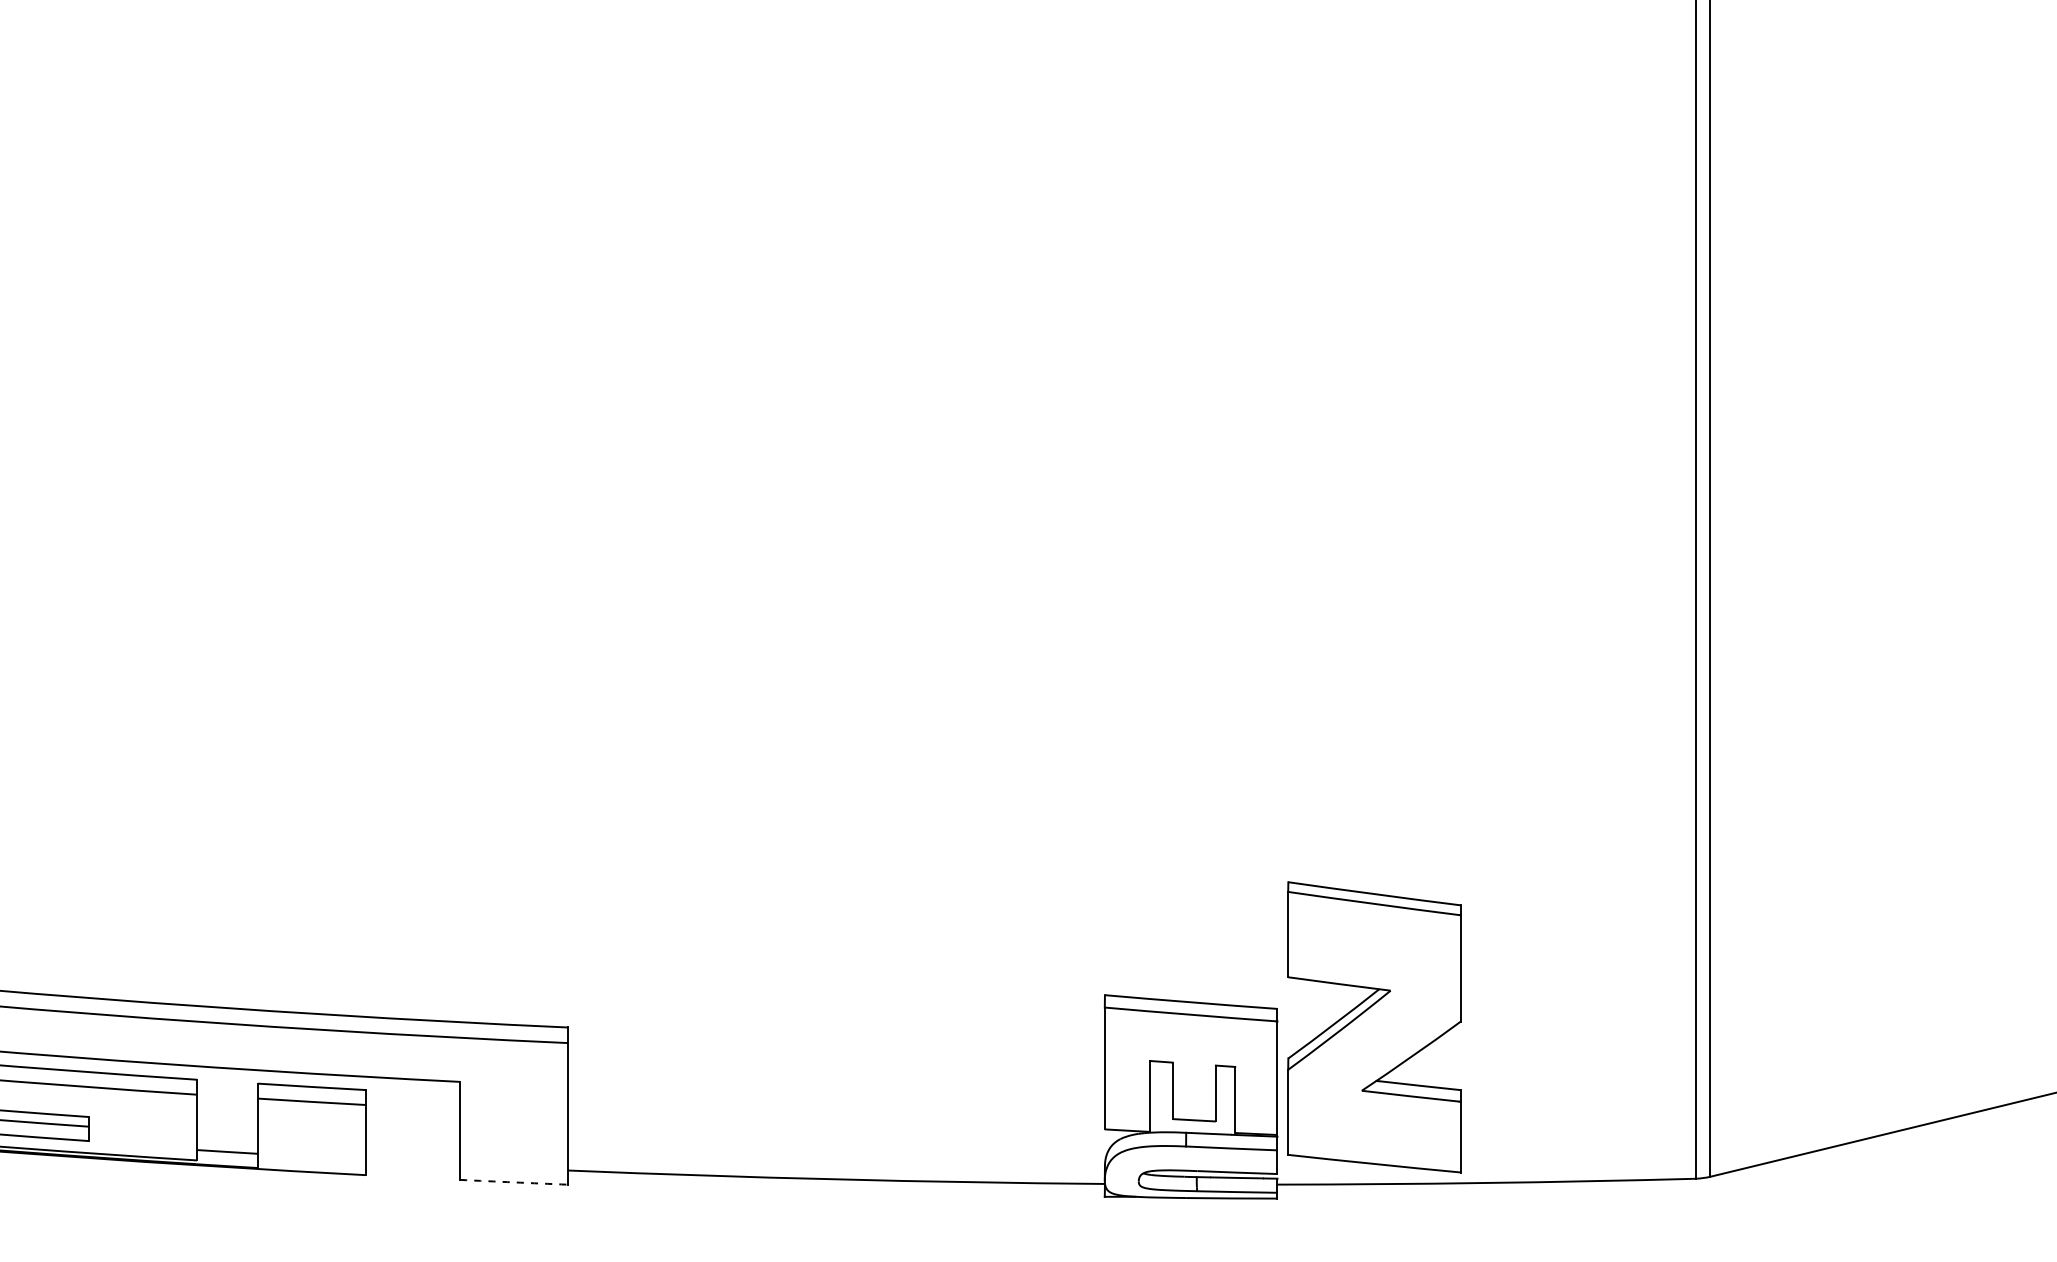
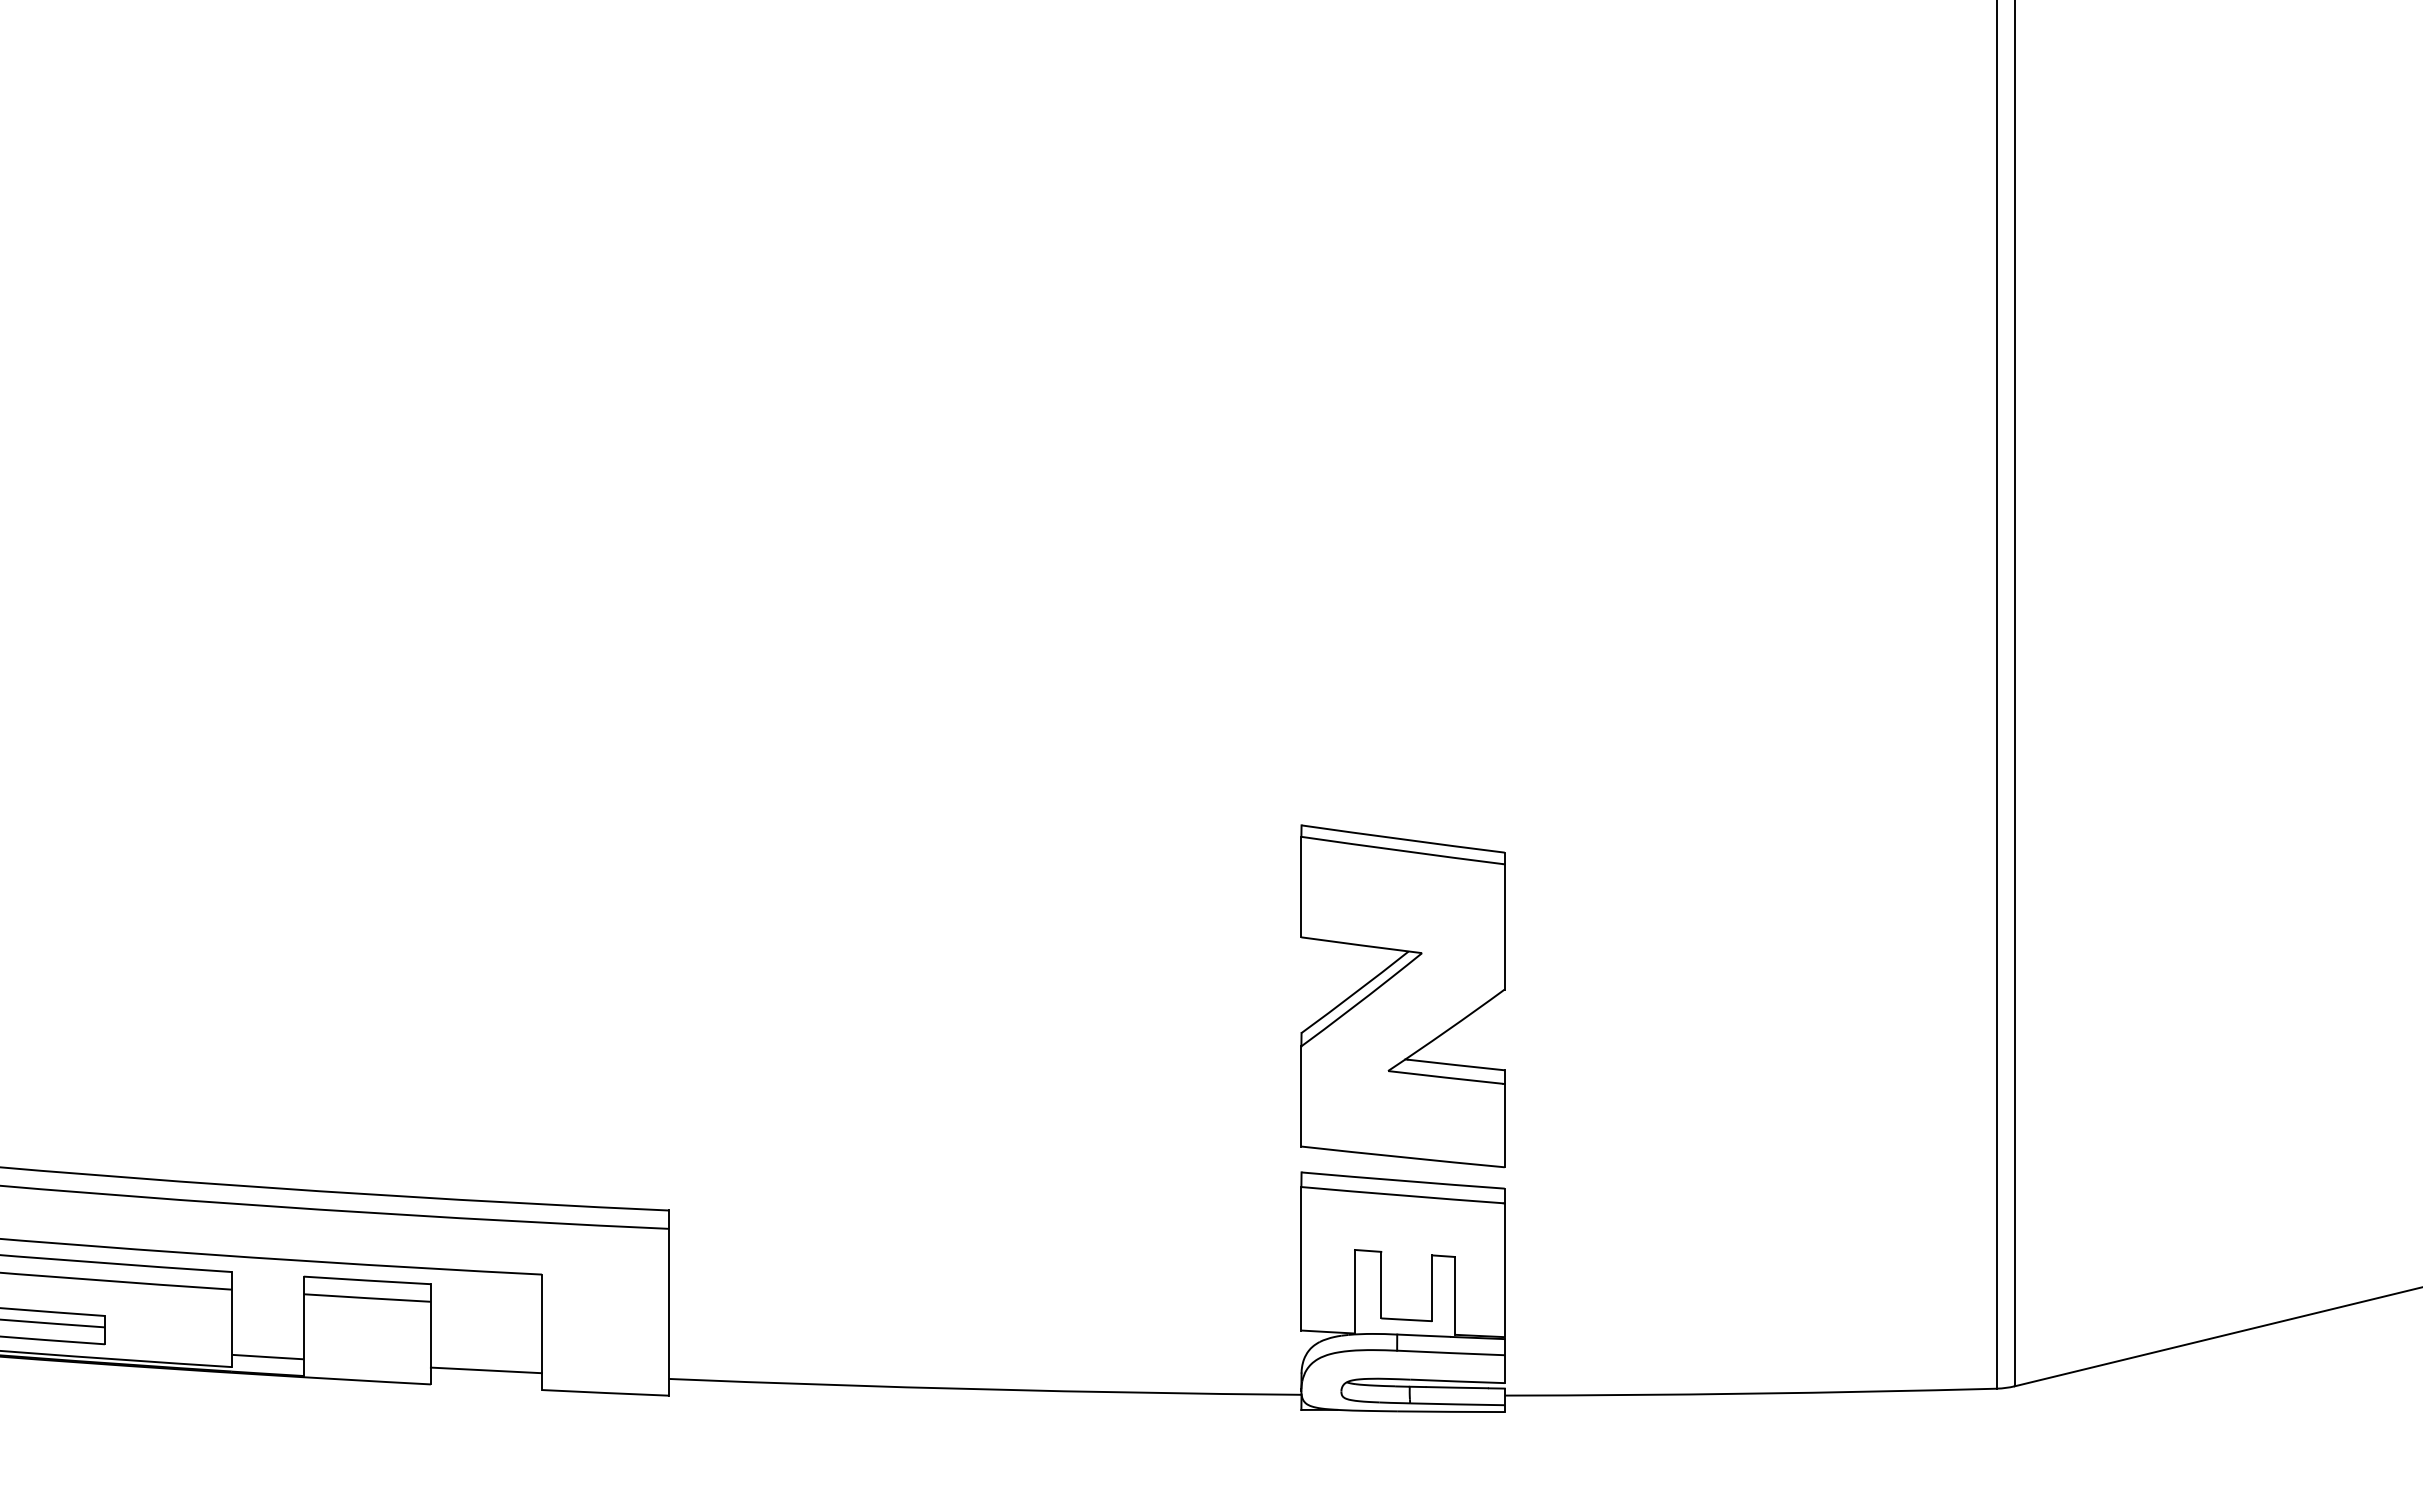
part: (1374, 1027) -> (1402, 996), moved
line: (412, 1163) -> (486, 1370), added
arc: (514, 1182) -> (605, 1392), dashed -> solid

